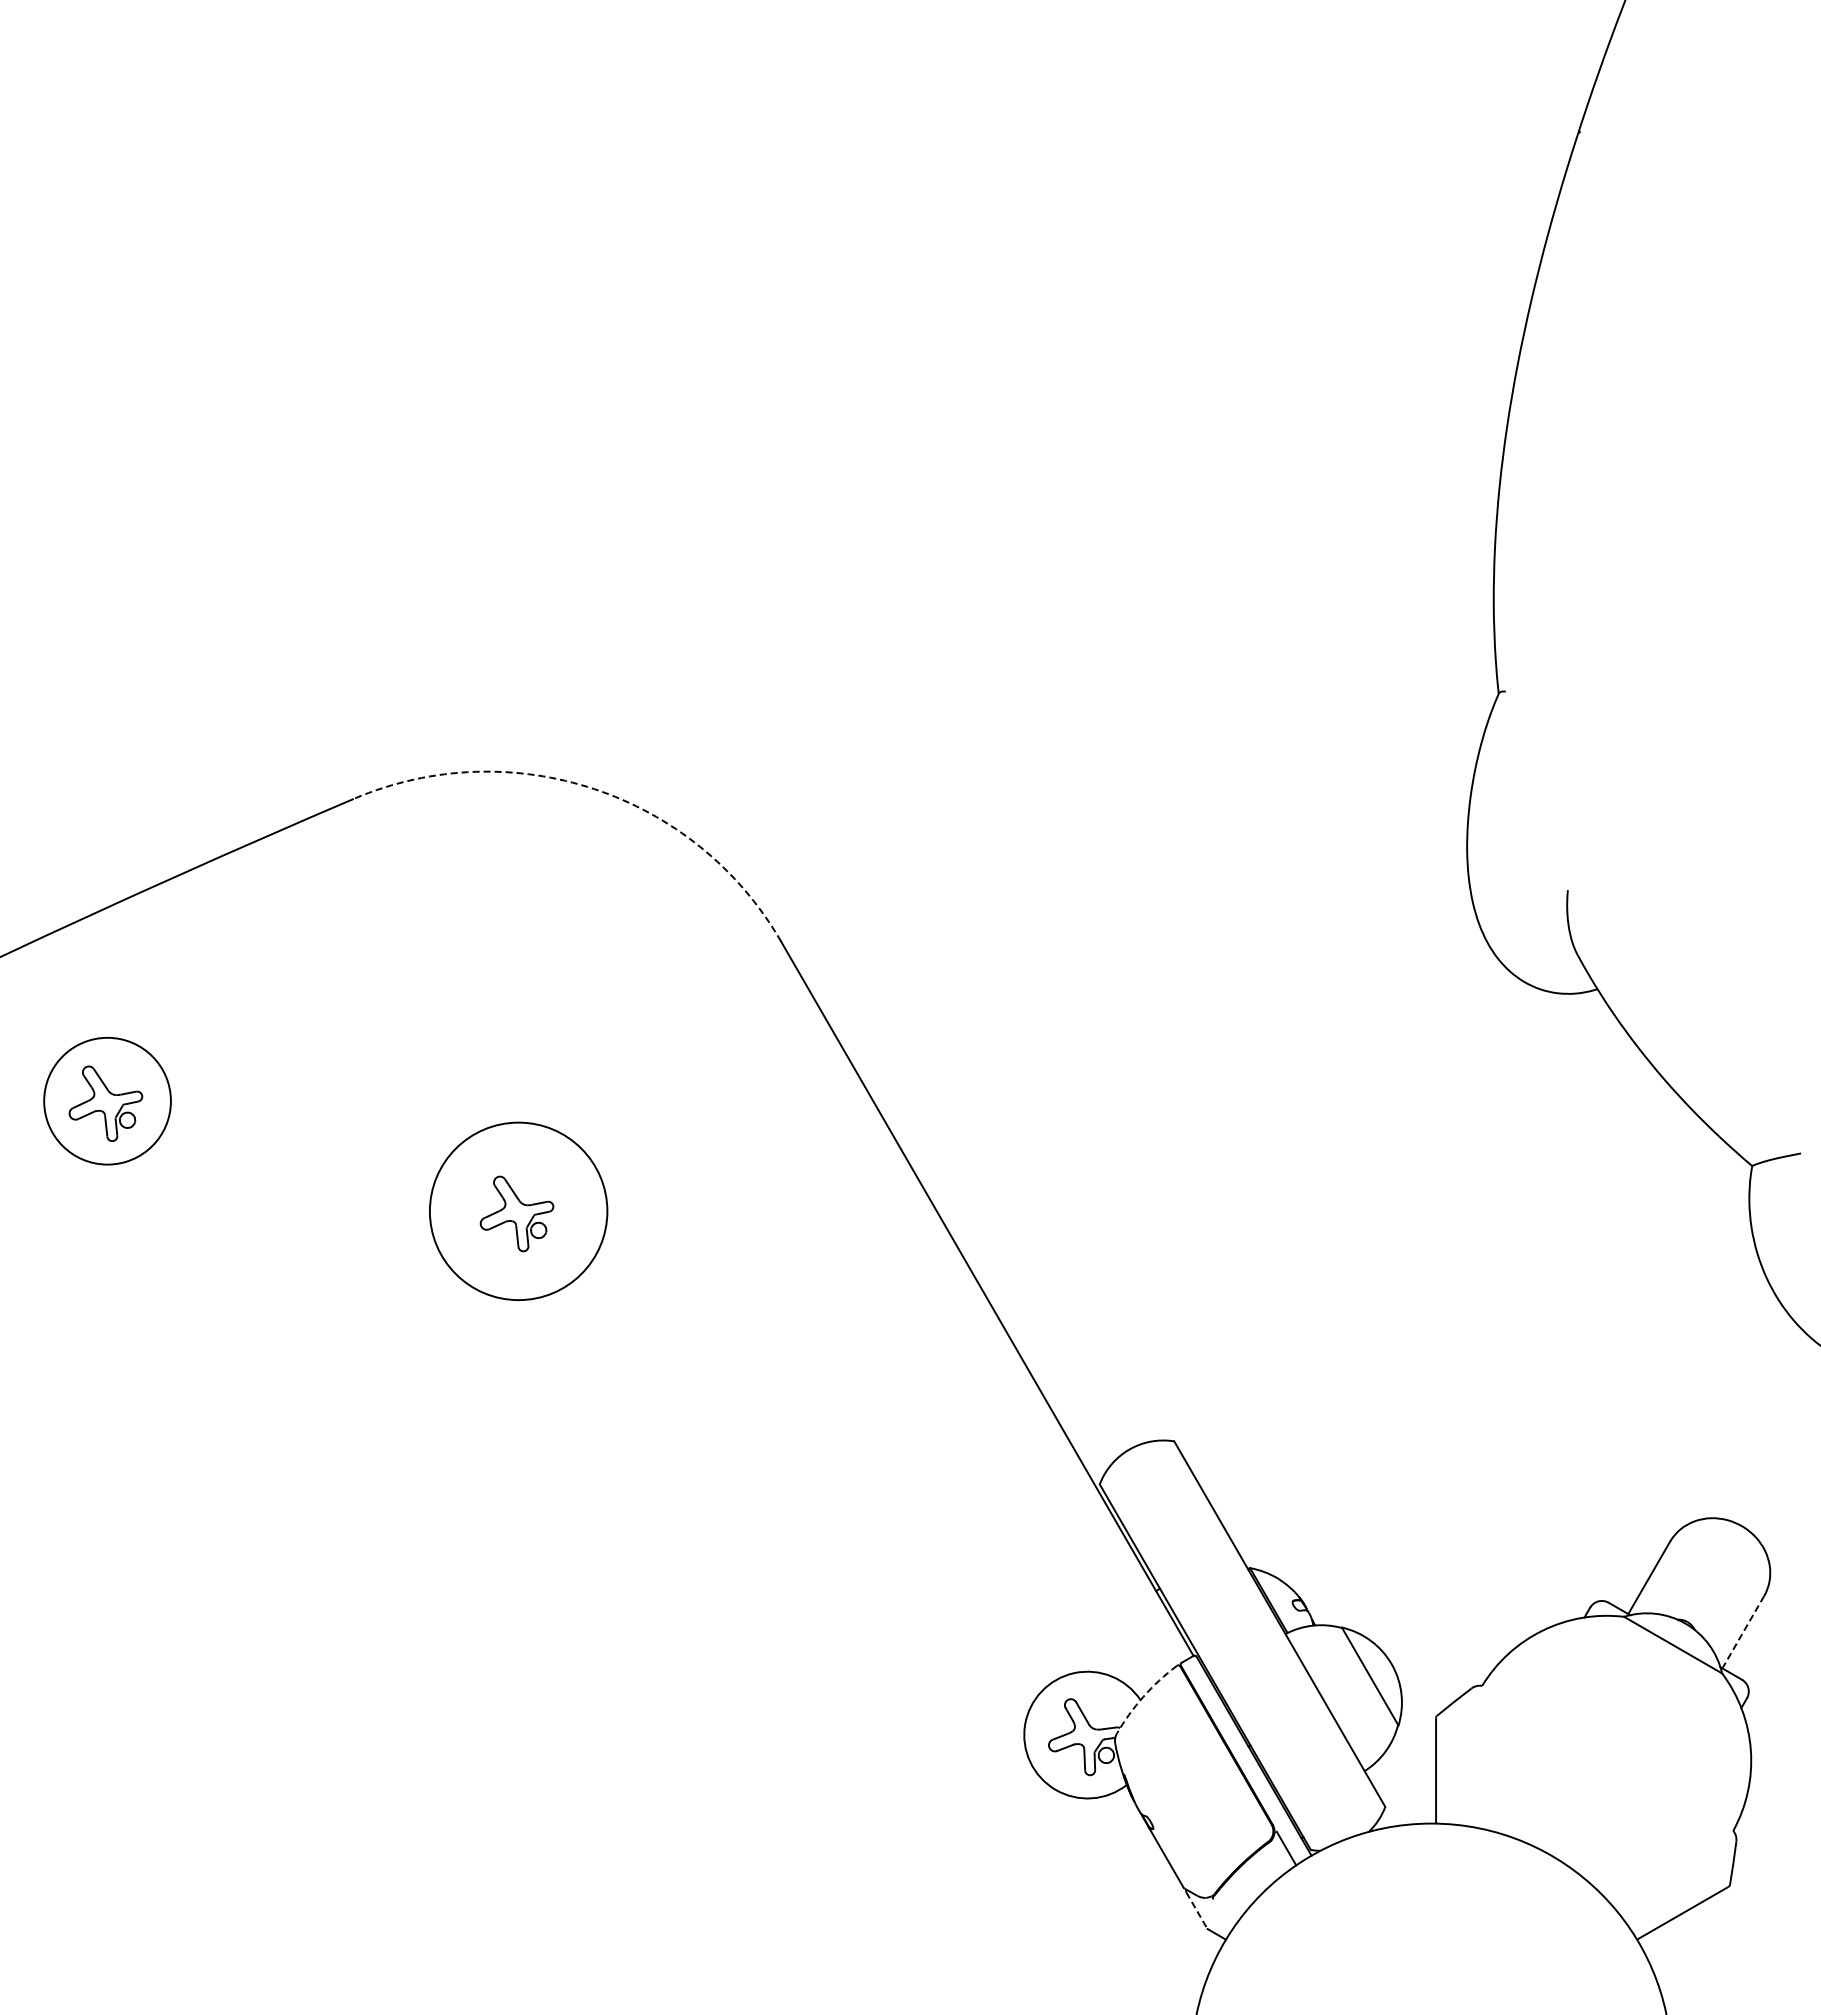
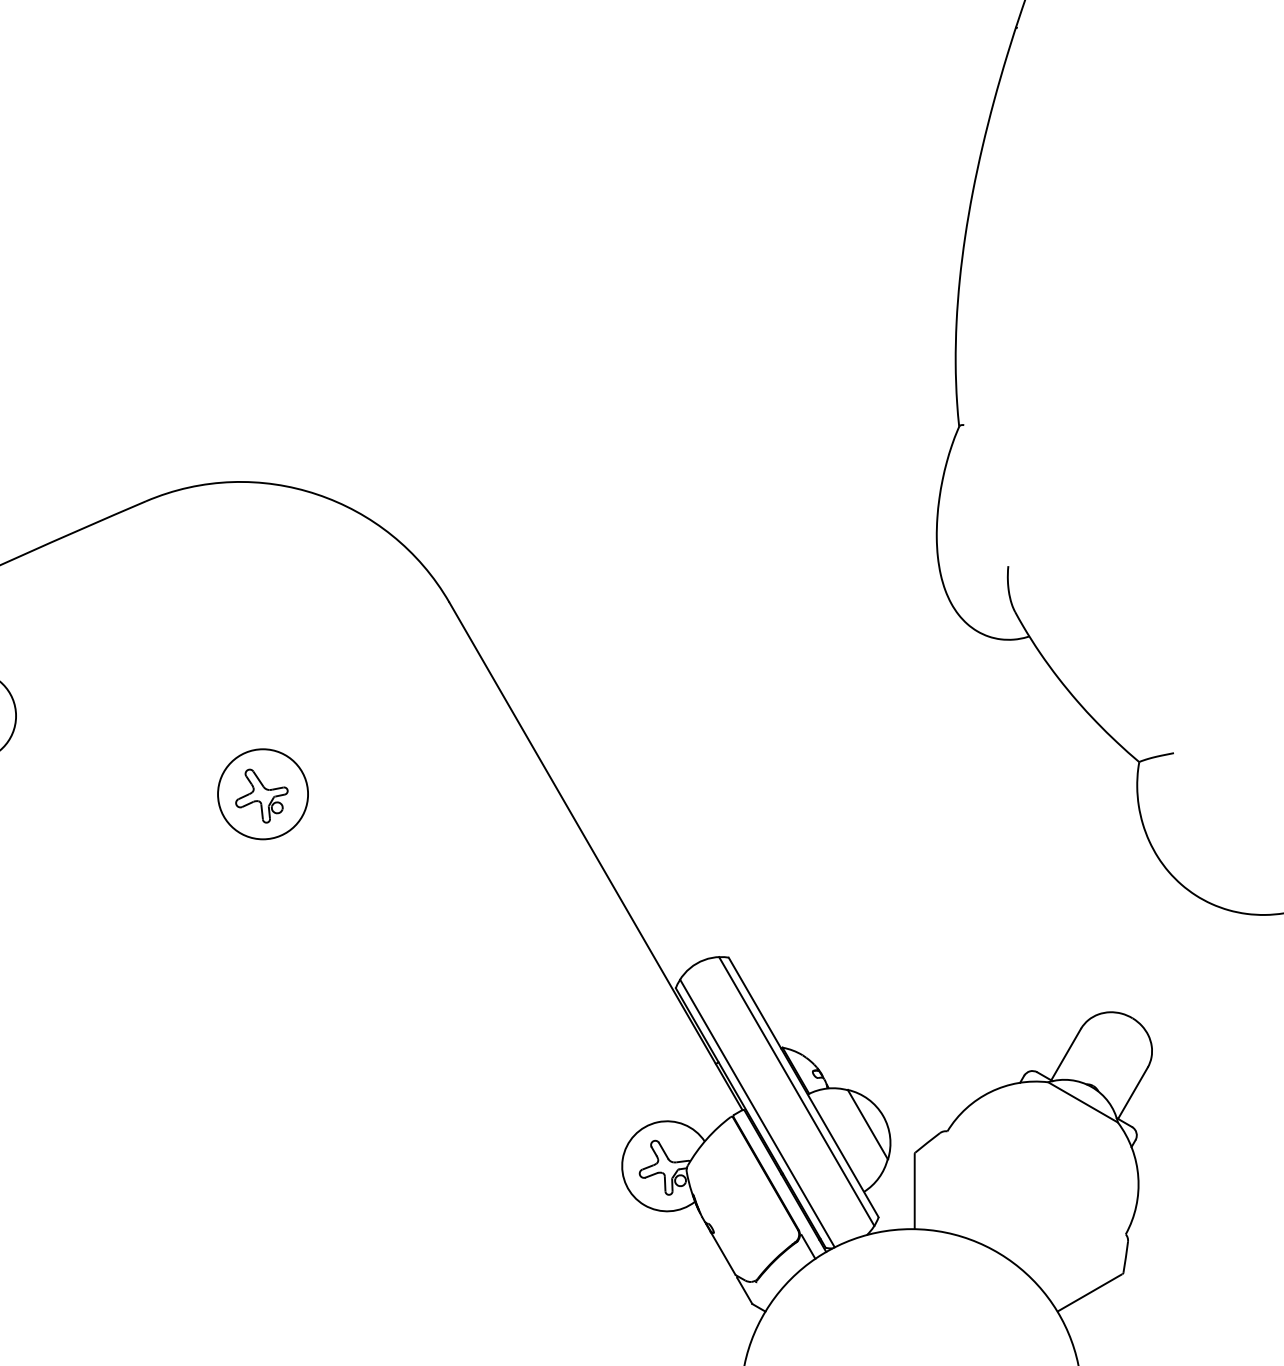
arc: (594, 789) -> (316, 494), dashed -> solid
circle: (518, 1210) -> (262, 793), size x0.71
line: (1269, 1629) -> (796, 1091), added
line: (1743, 1632) -> (1133, 1093), dashed -> solid
line: (1214, 1660) -> (757, 1113), added
arc: (1143, 1696) -> (706, 1138), dashed -> solid
line: (1196, 1910) -> (744, 1290), dashed -> solid

